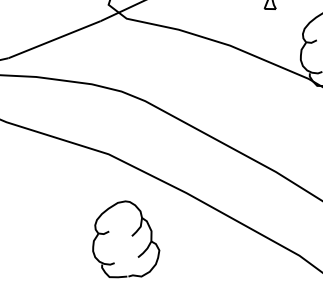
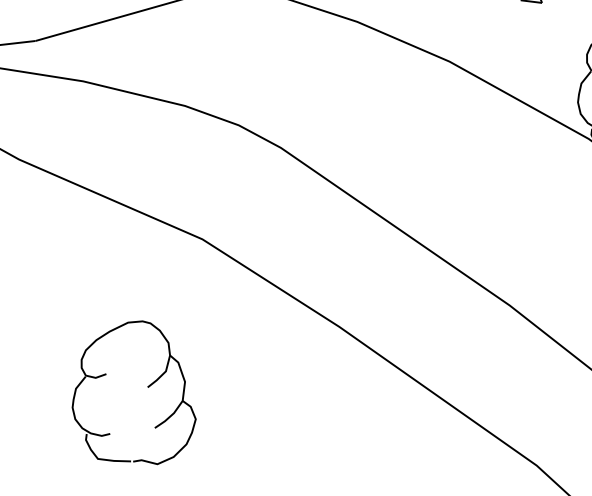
part: (126, 239) -> (136, 392), moved

